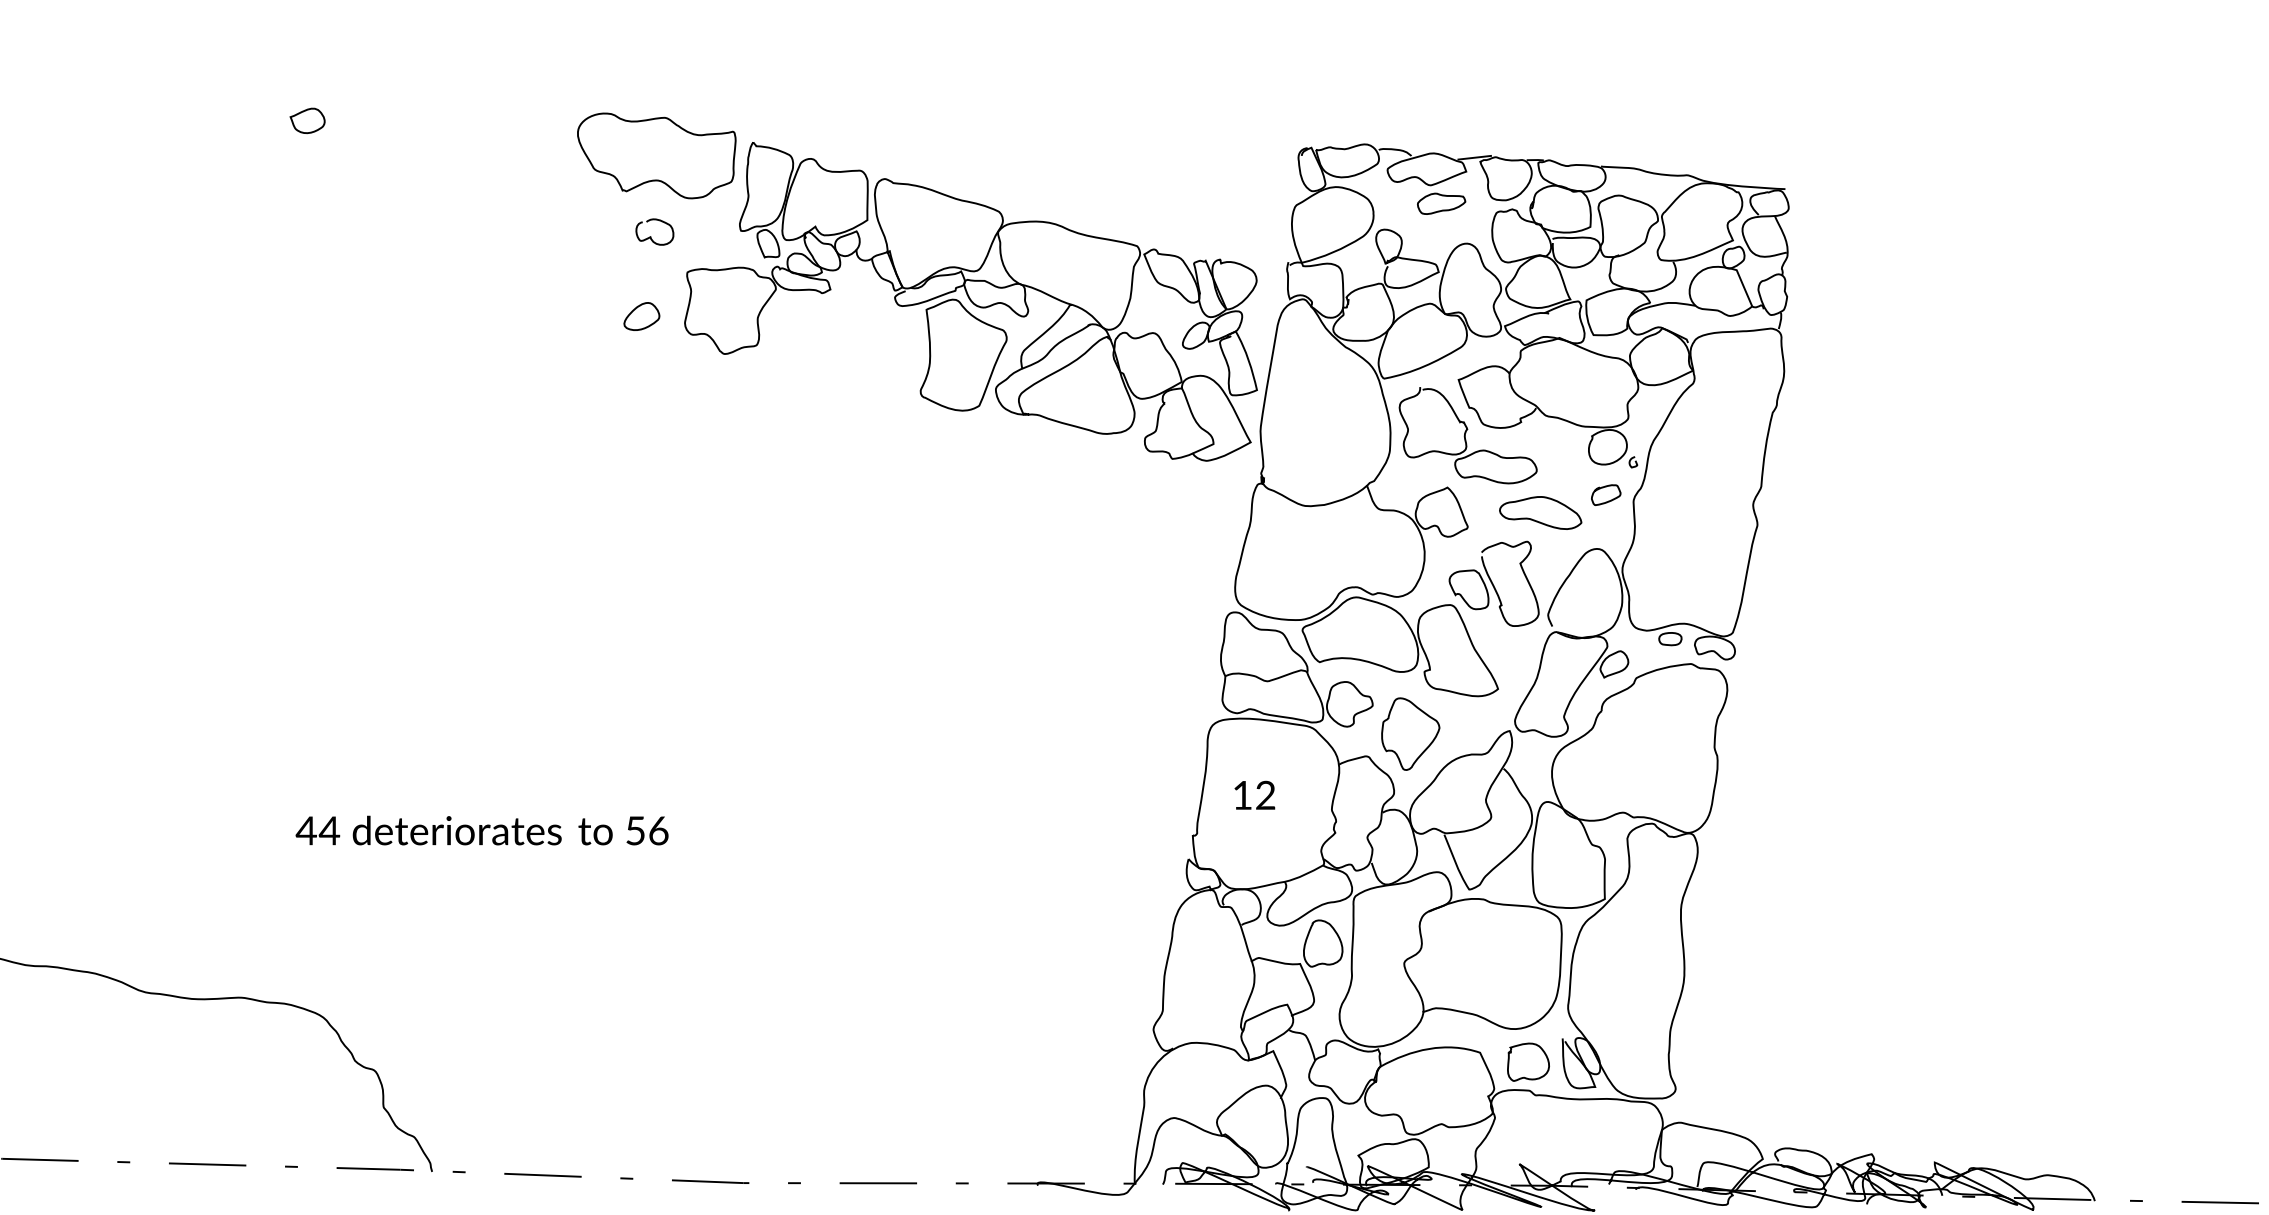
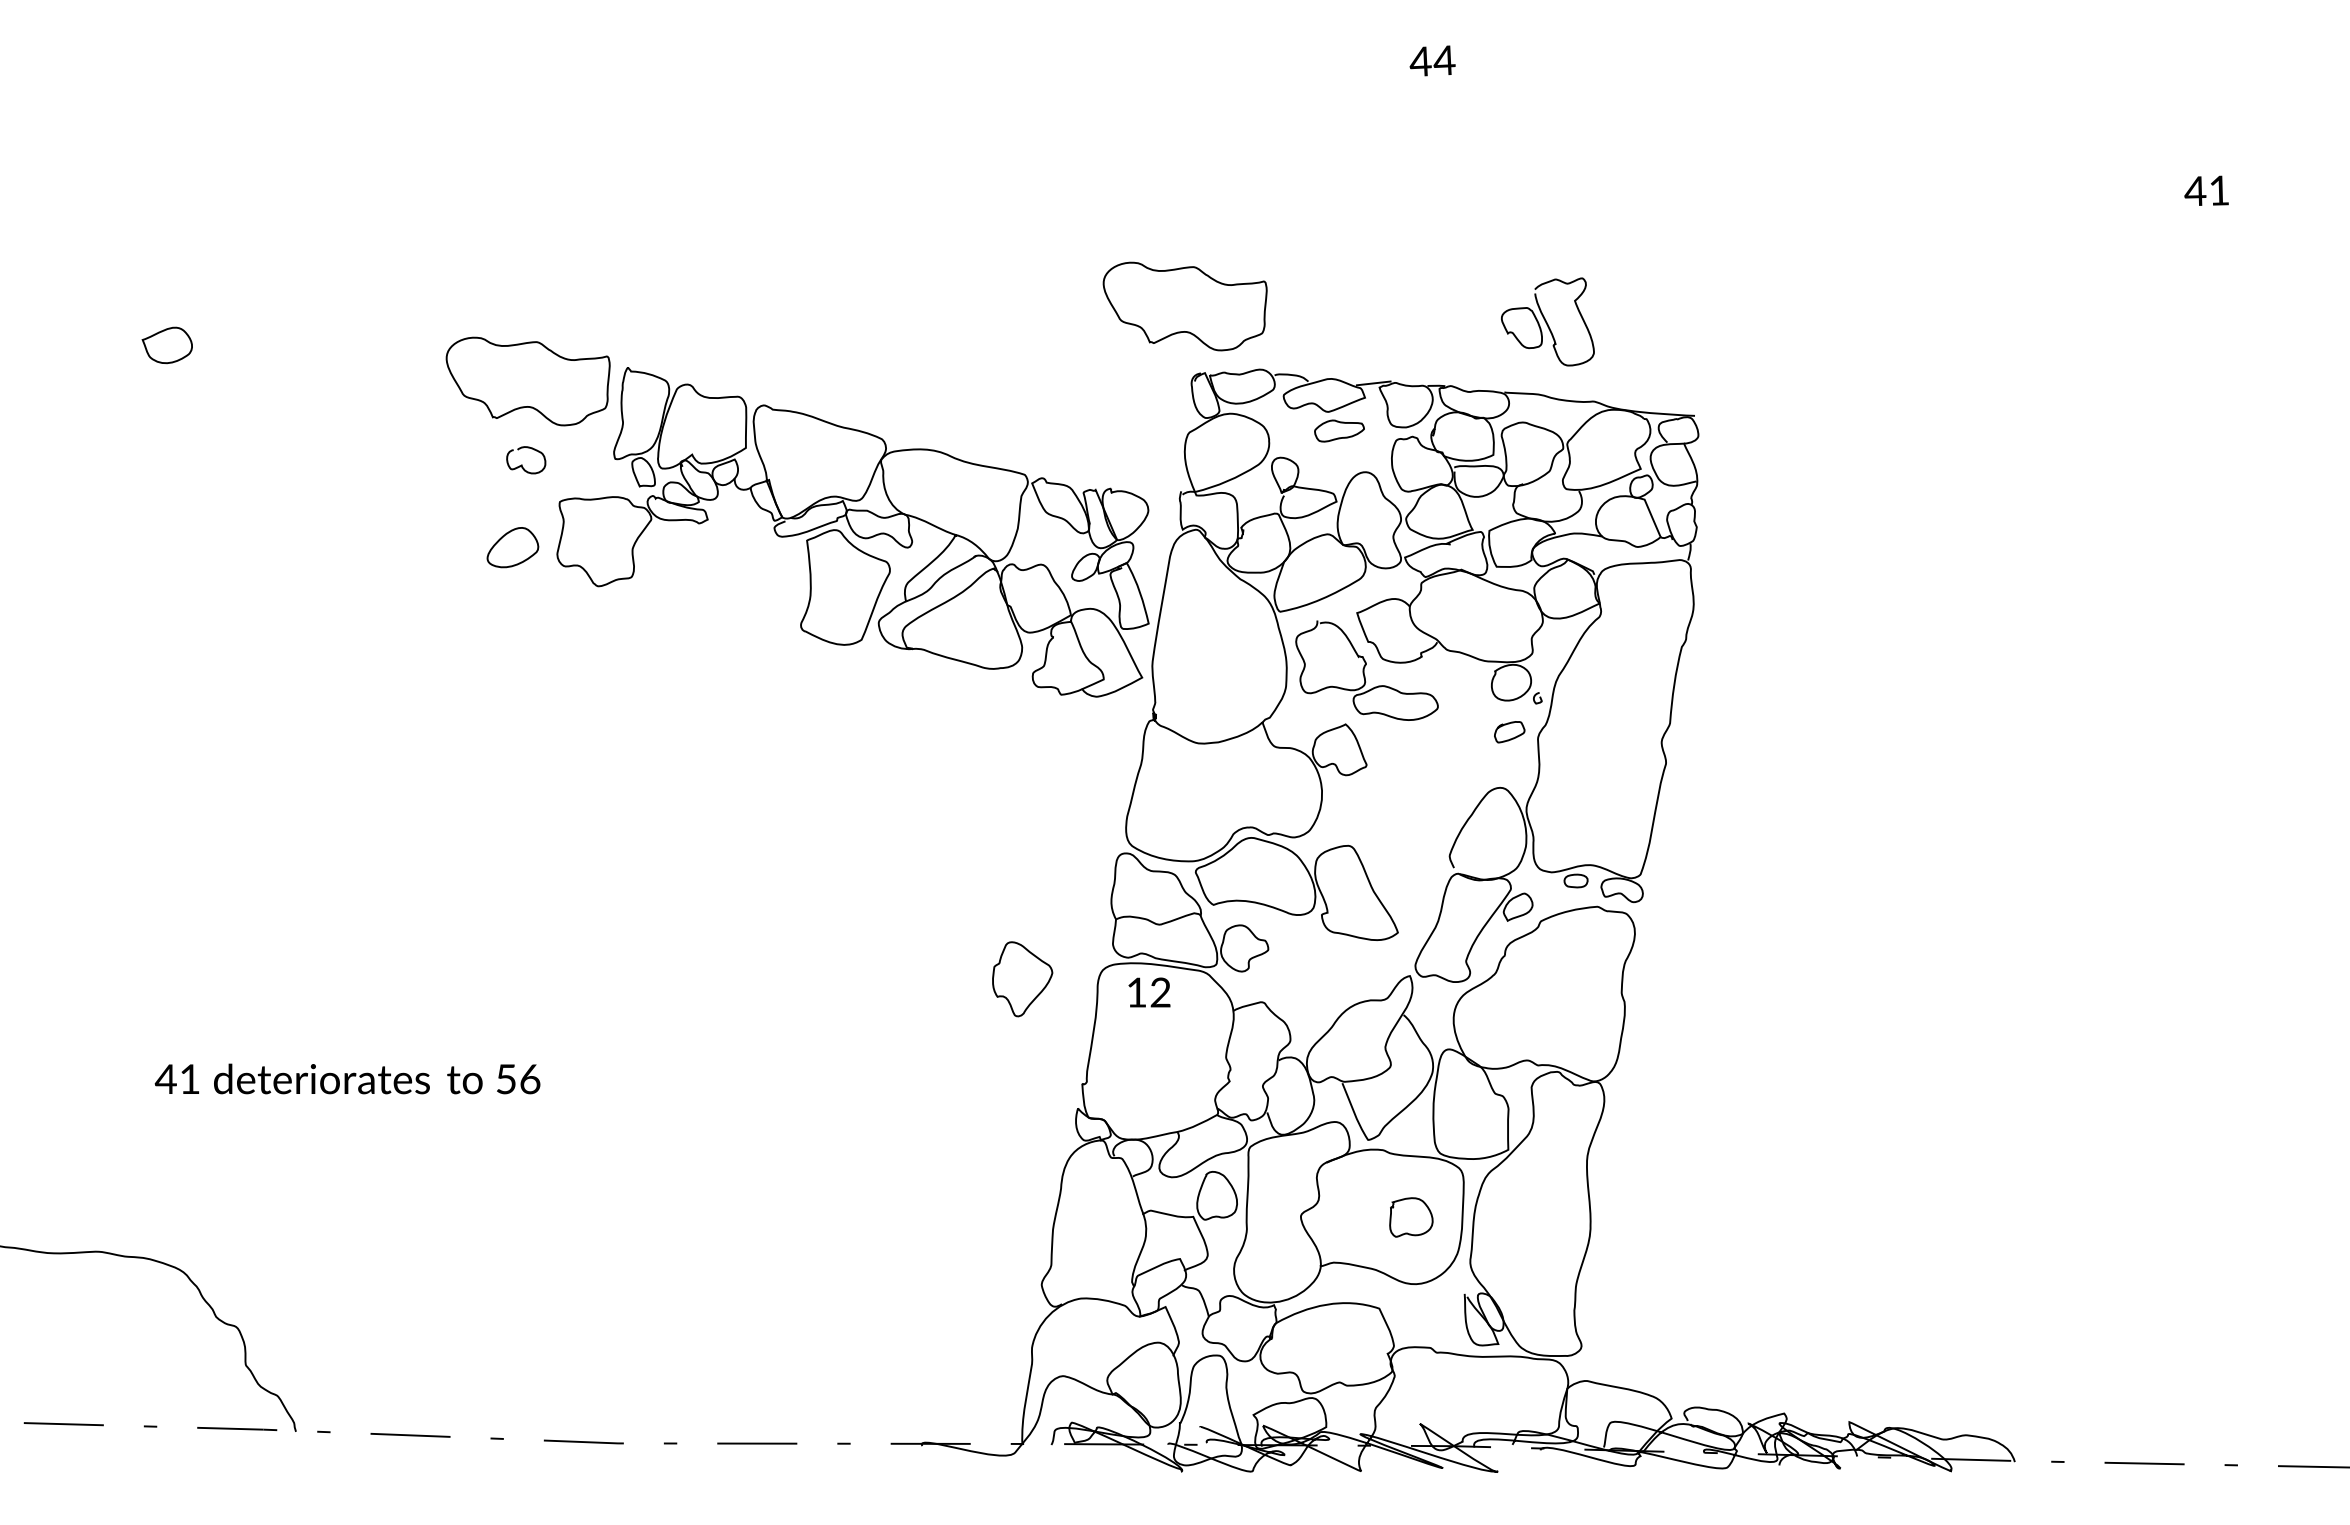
part: (1291, 83) -> (1184, 306), added
part: (306, 120) -> (166, 344), size x1.4
part: (641, 316) -> (512, 547), size x1.4
part: (1540, 512) -> (1441, 750), removed
part: (1493, 583) -> (1547, 321), moved
part: (1410, 734) -> (1022, 979), moved
text: (1254, 795) -> (1149, 992), moved
text: (329, 830) -> (189, 1078), 44 -> 41
part: (1528, 1062) -> (1411, 1217), moved

